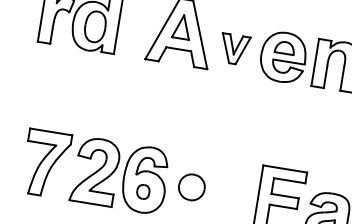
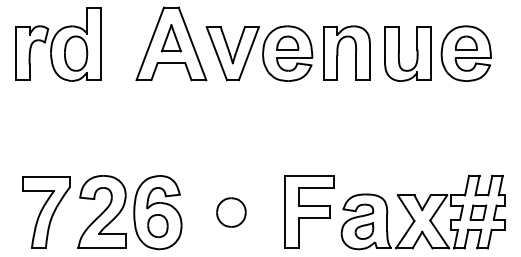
part: (234, 49) -> (232, 53), size x1.67
part: (191, 187) -> (231, 212), moved
part: (142, 192) -> (157, 226), size x1.43

